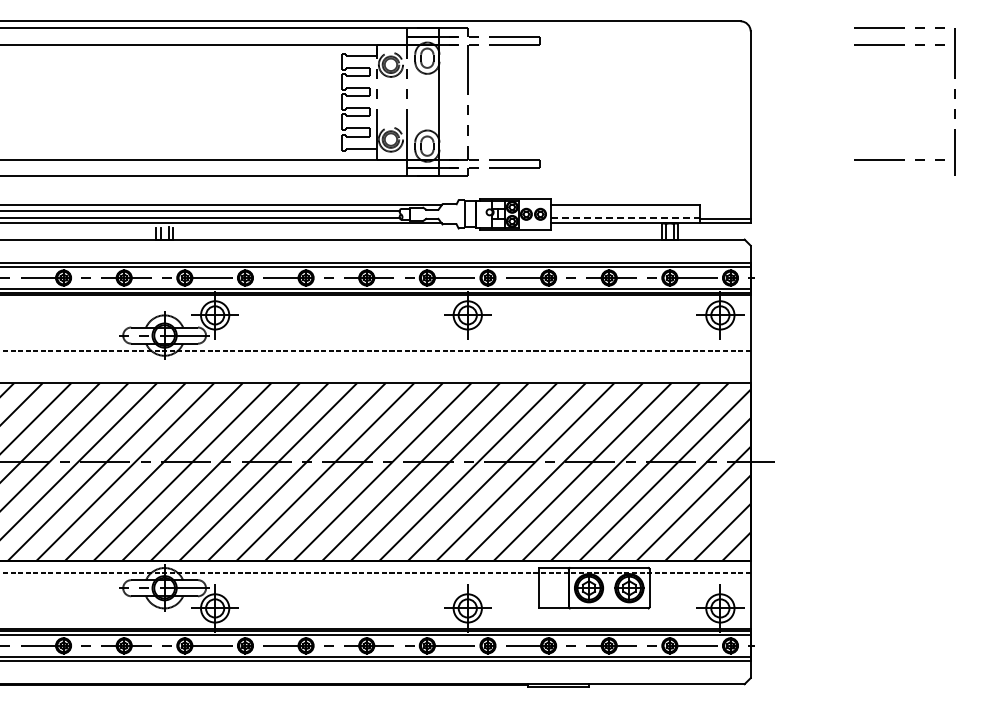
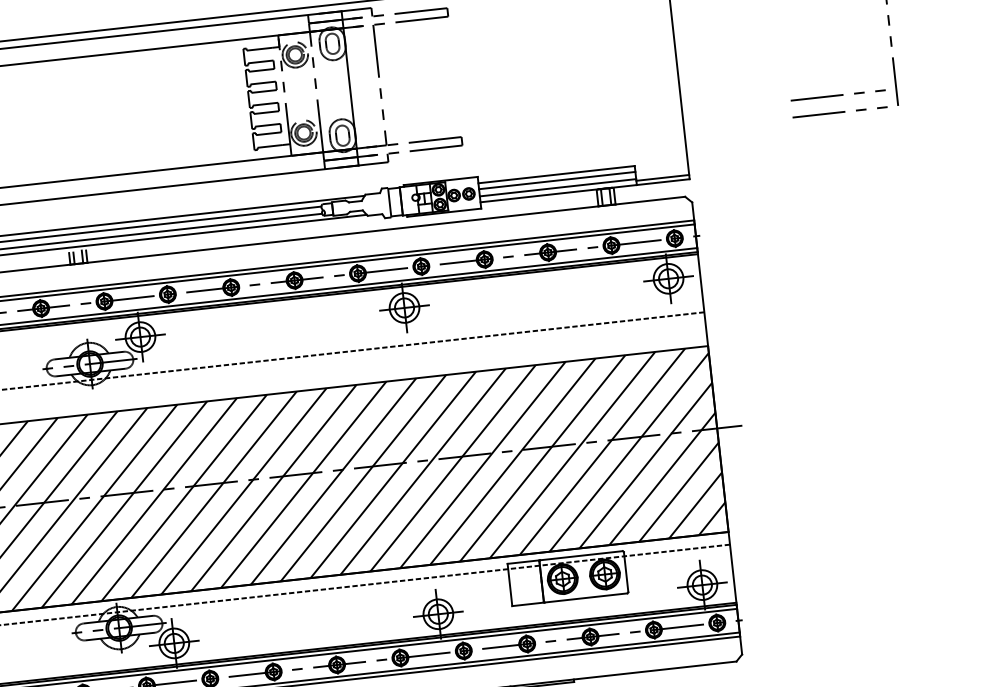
line: (899, 175) -> (839, 111), added
line: (625, 210) -> (557, 180), added
line: (625, 217) -> (558, 187), dashed -> solid

